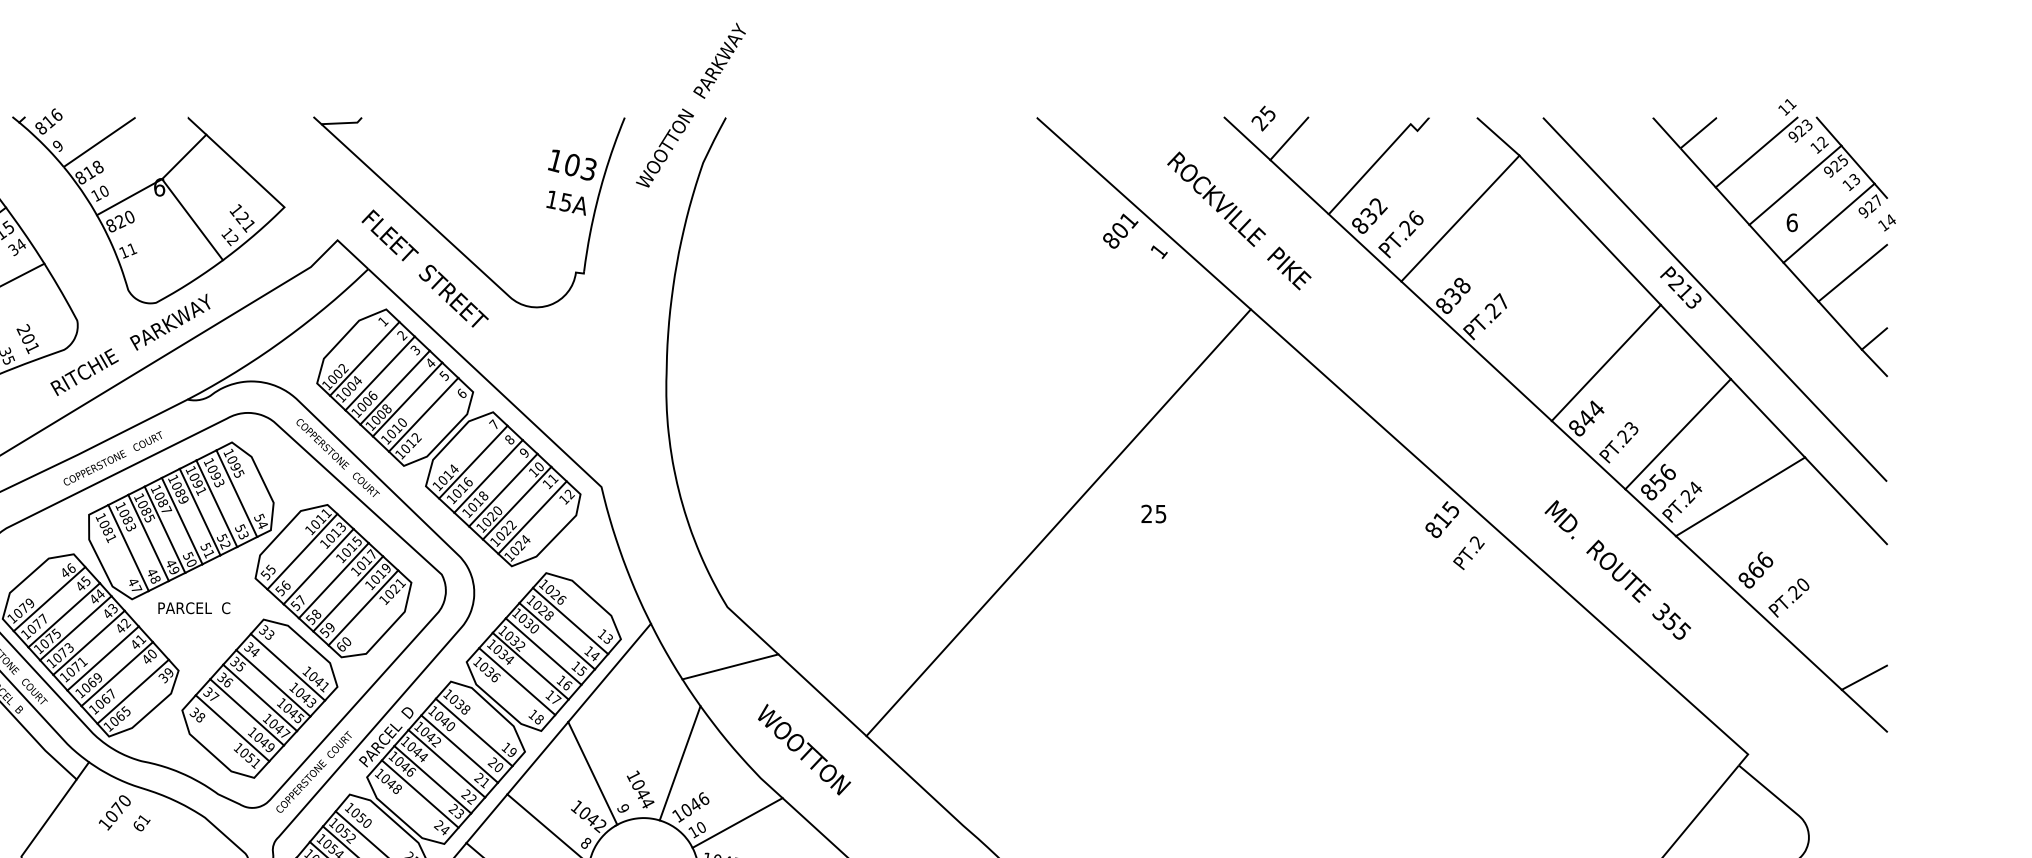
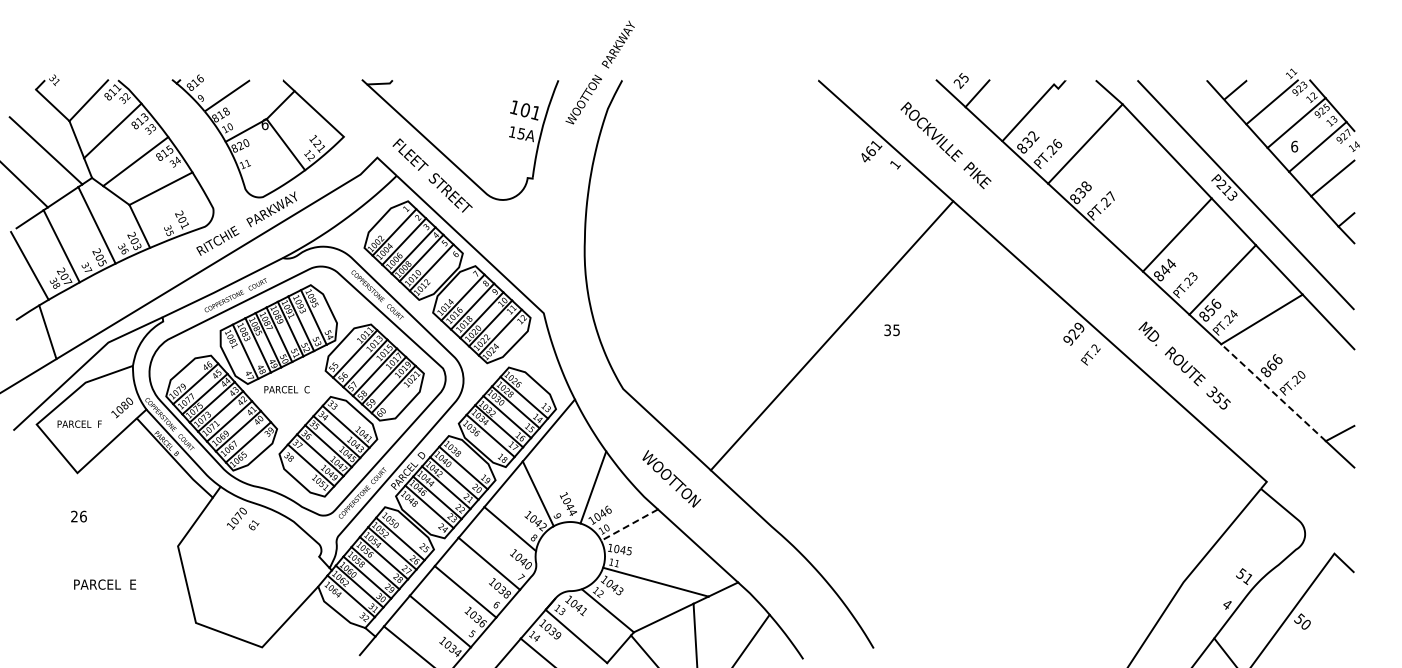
text: (588, 168) -> (535, 112), 103 -> 101
text: (1114, 235) -> (867, 154), 801 -> 461
text: (1146, 514) -> (887, 330), 25 -> 35
text: (1443, 519) -> (1074, 333), 815 -> 929
line: (1758, 612) -> (1273, 392), solid -> dashed
line: (729, 666) -> (624, 426), removed
line: (737, 823) -> (629, 525), solid -> dashed

